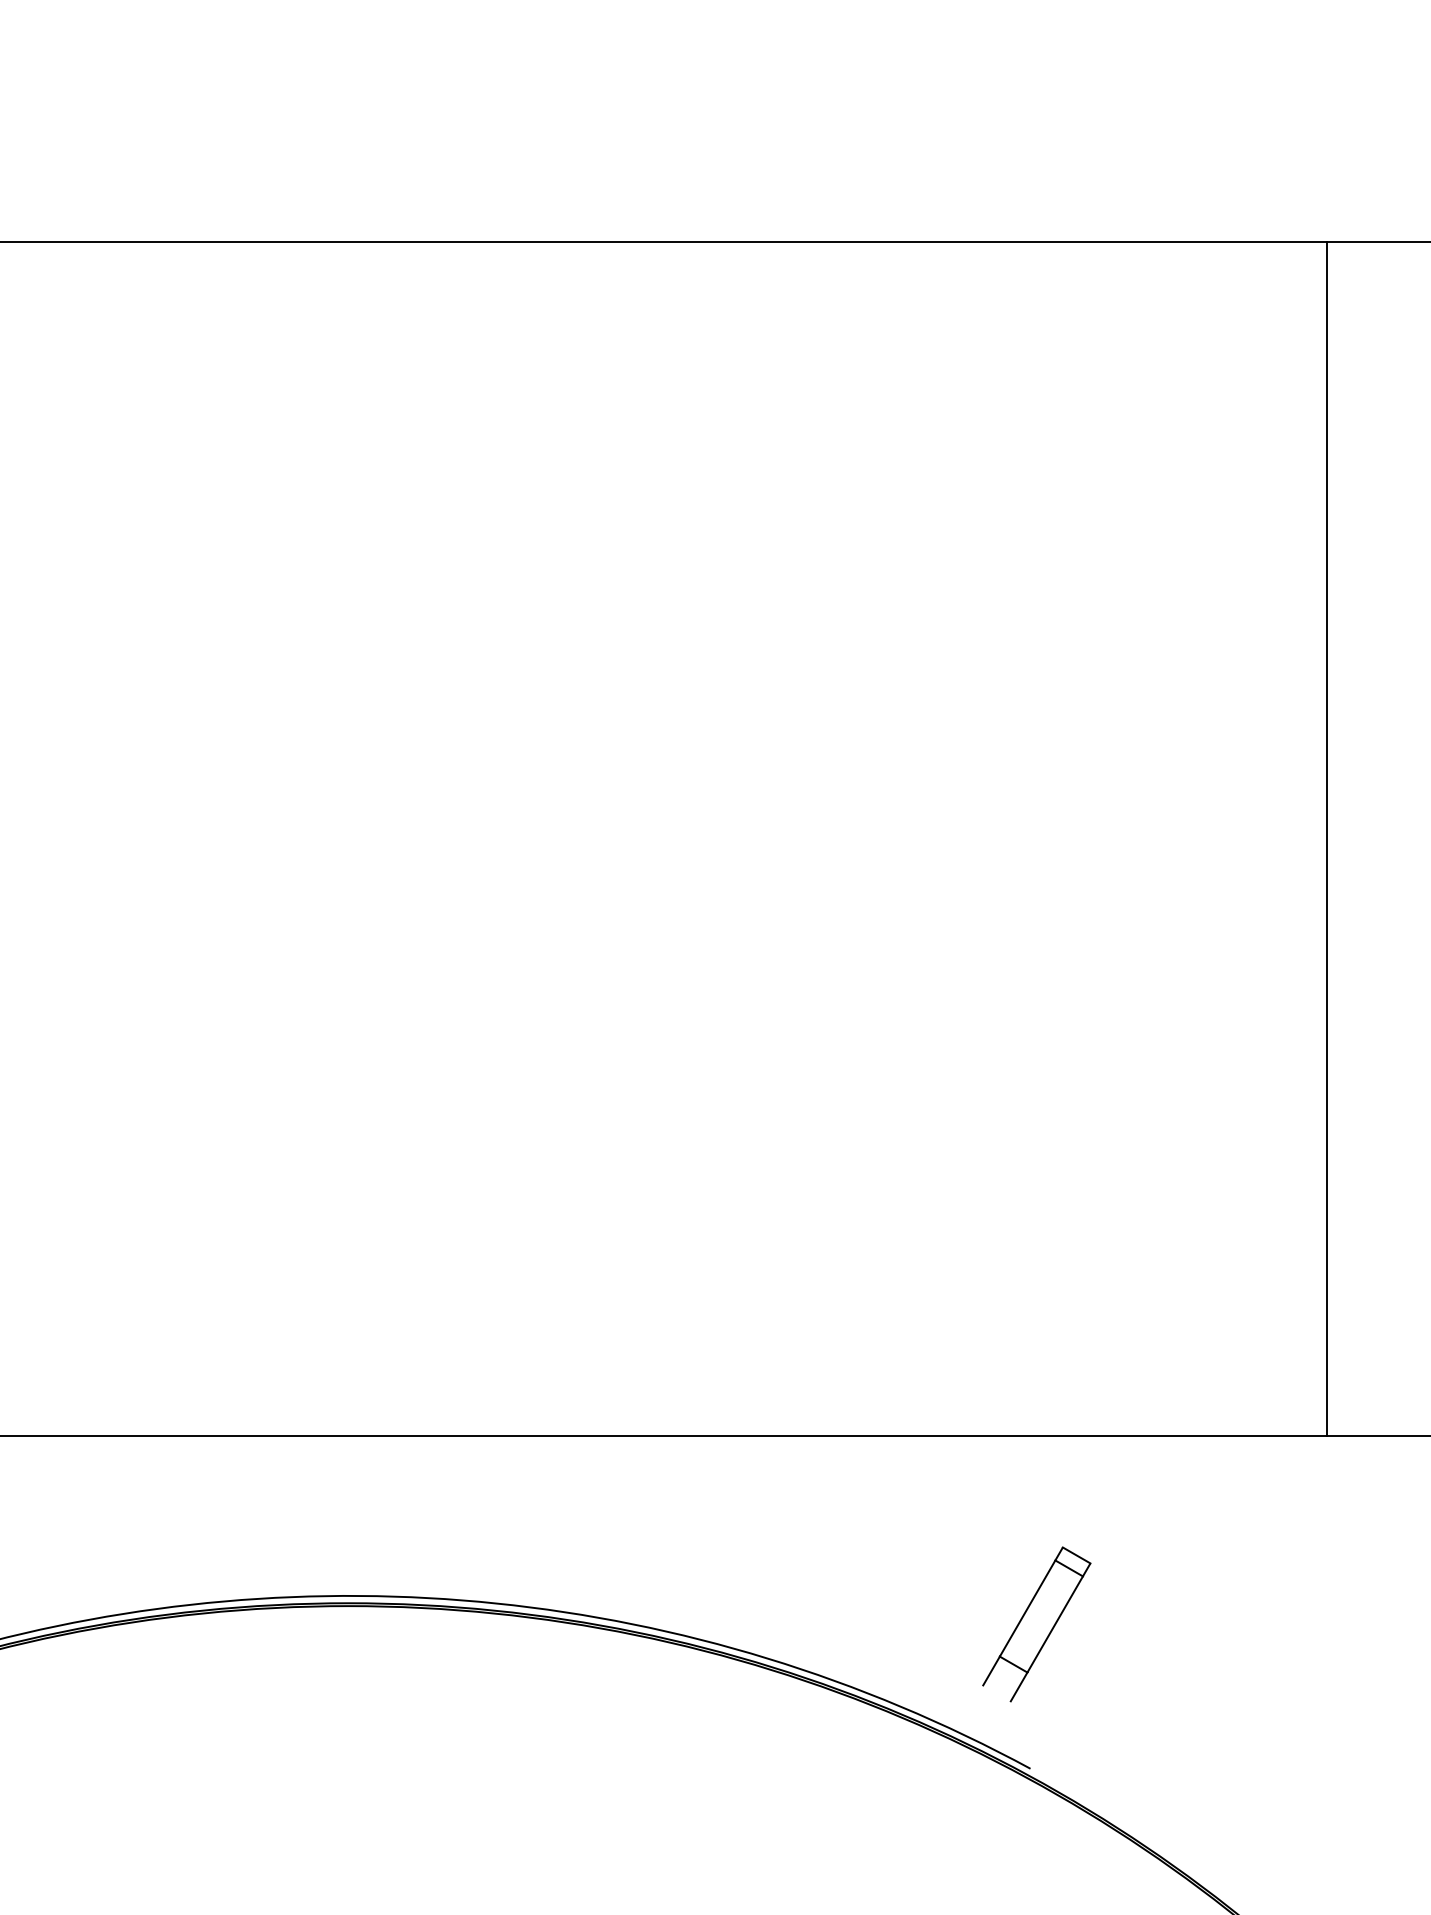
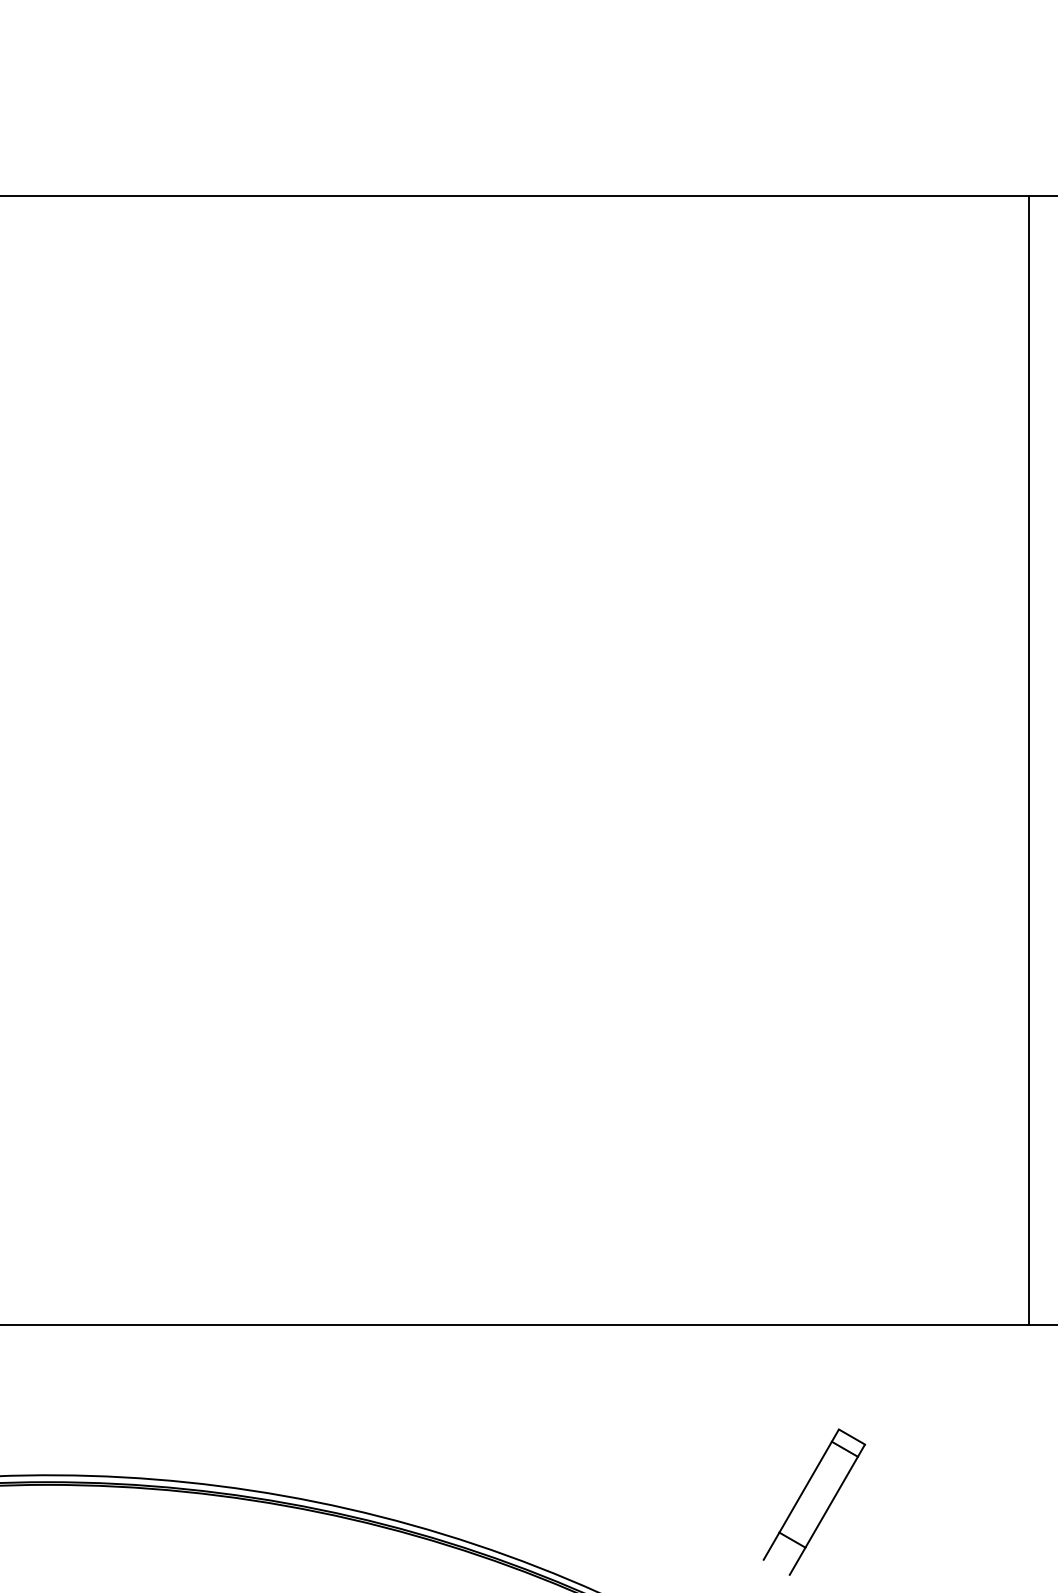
line: (1326, 838) -> (1028, 759), moved
part: (1036, 1624) -> (814, 1502), moved

